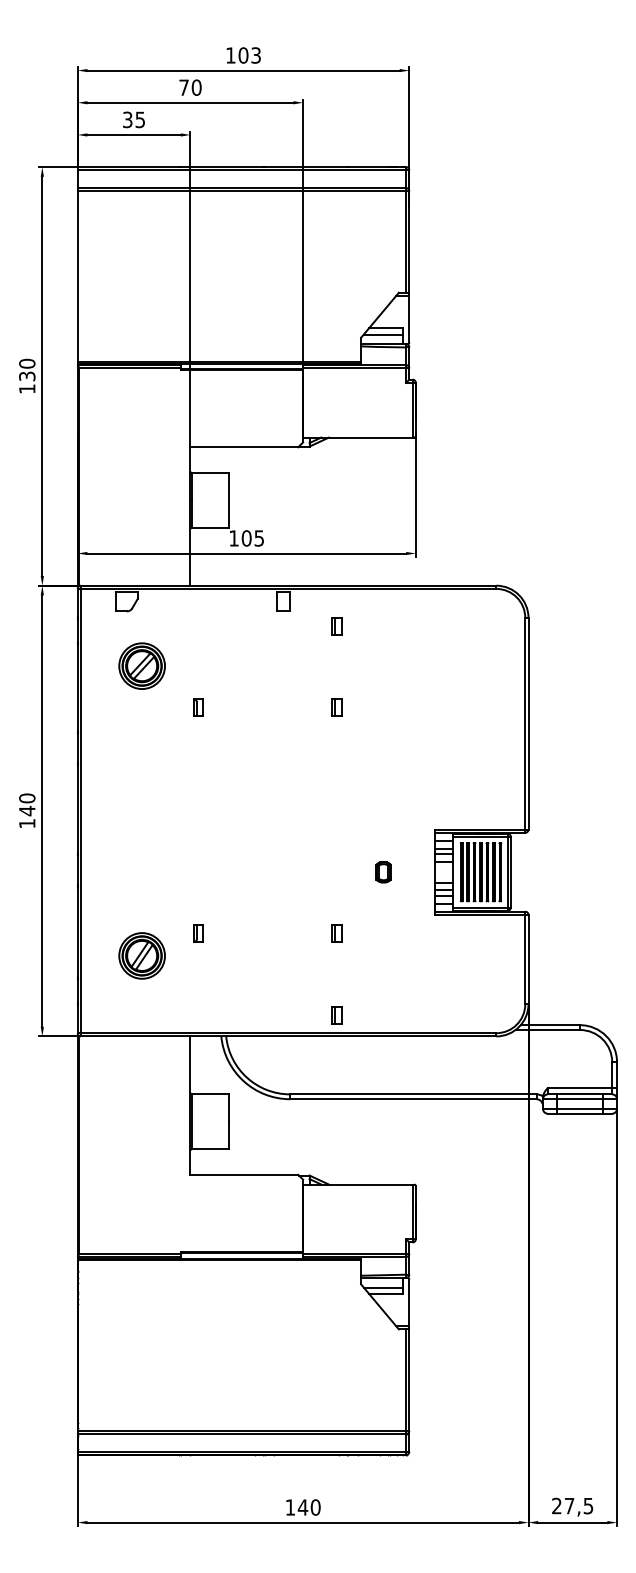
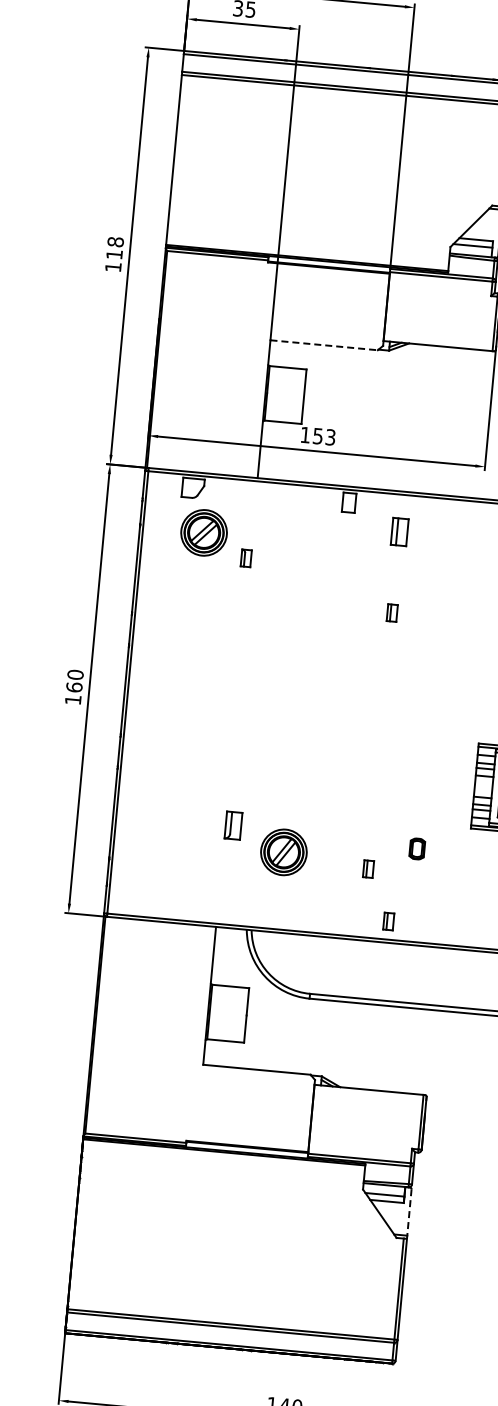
text: (27, 369) -> (115, 247), 130 -> 118
line: (244, 447) -> (324, 345), solid -> dashed
text: (252, 538) -> (323, 436), 105 -> 153
part: (336, 626) -> (399, 532), size x1.6
part: (141, 665) -> (203, 532), moved
part: (198, 707) -> (246, 558), moved
text: (27, 810) -> (74, 686), 140 -> 160
part: (383, 872) -> (417, 849), moved
part: (198, 933) -> (233, 825), size x1.6
part: (336, 933) -> (368, 868), moved
part: (141, 955) -> (283, 851), moved
part: (336, 1015) -> (388, 921), moved
line: (409, 1303) -> (409, 1213), solid -> dashed

